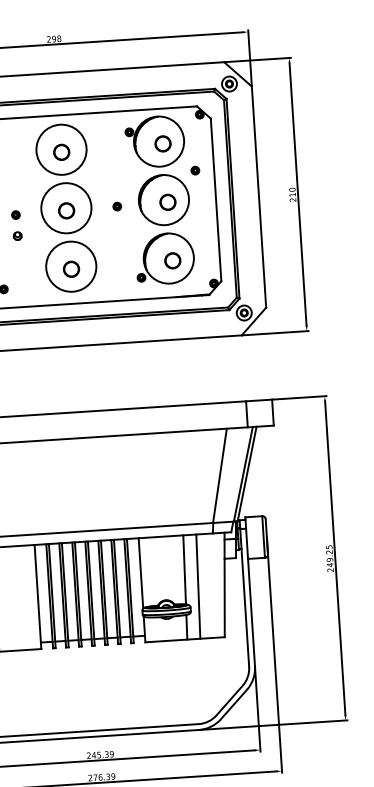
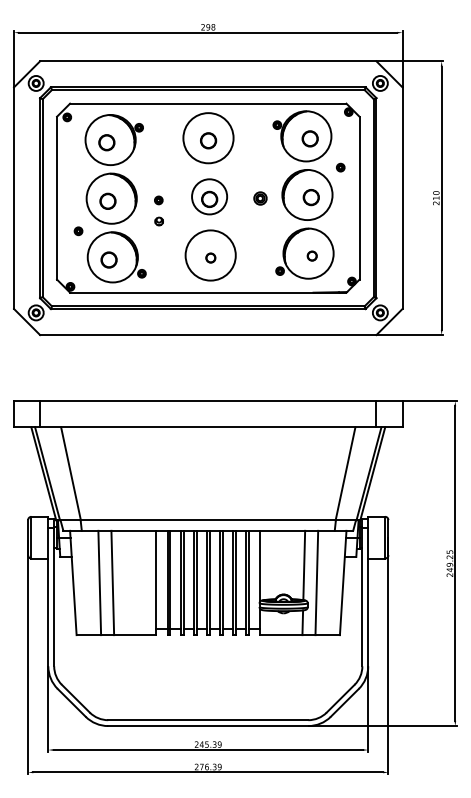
part: (117, 206) -> (260, 198), size x1.6
circle: (66, 207) -> (209, 196), size x0.7
circle: (171, 260) -> (311, 255), size x0.6
circle: (71, 268) -> (210, 257), size x0.6

